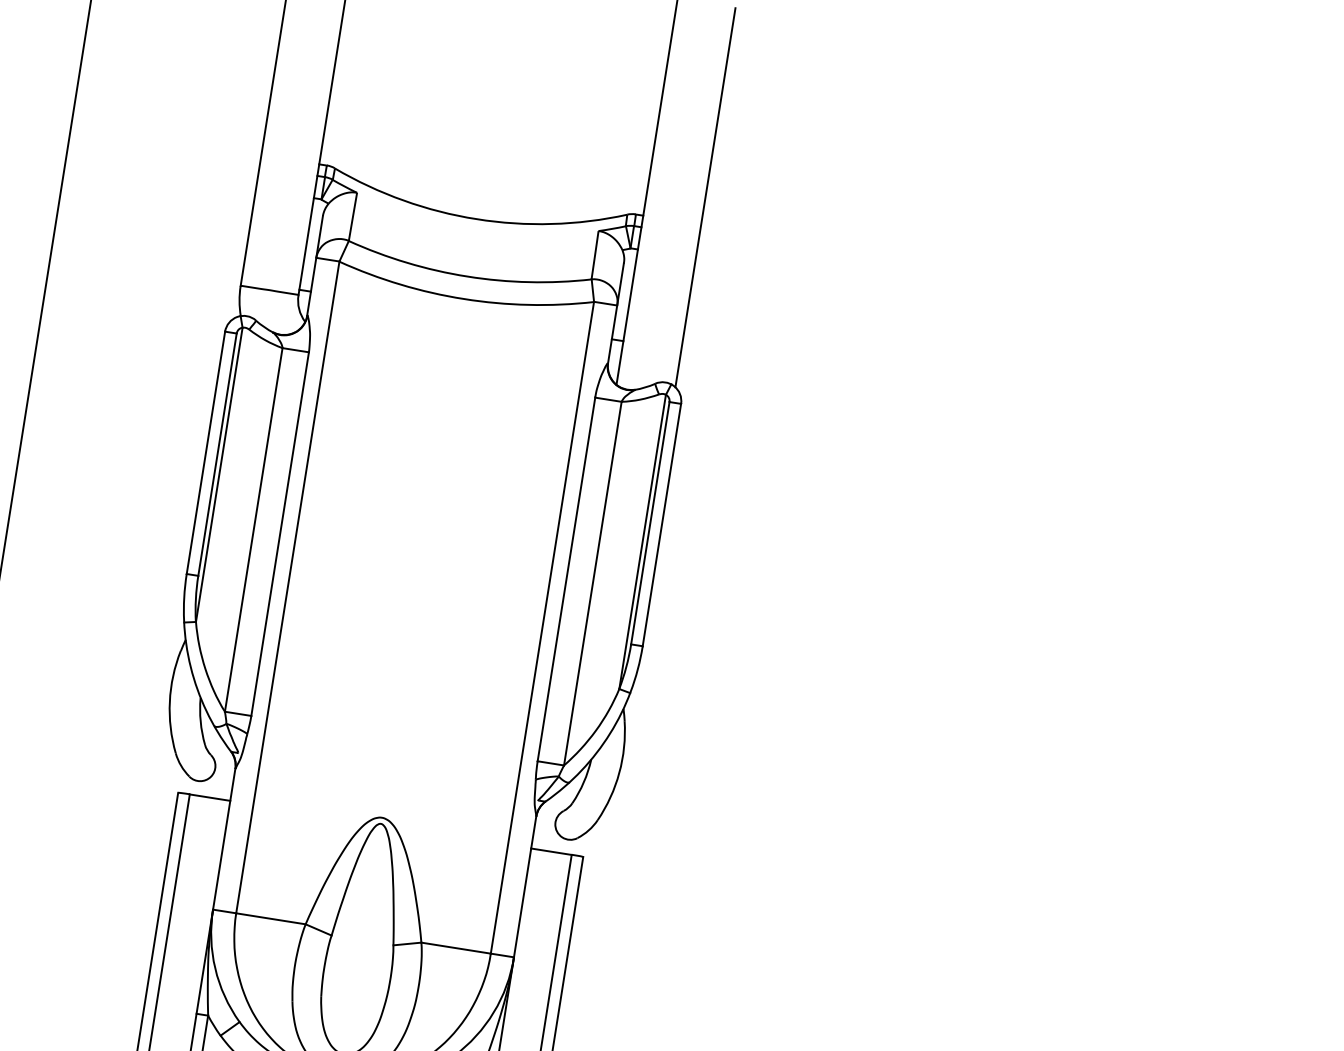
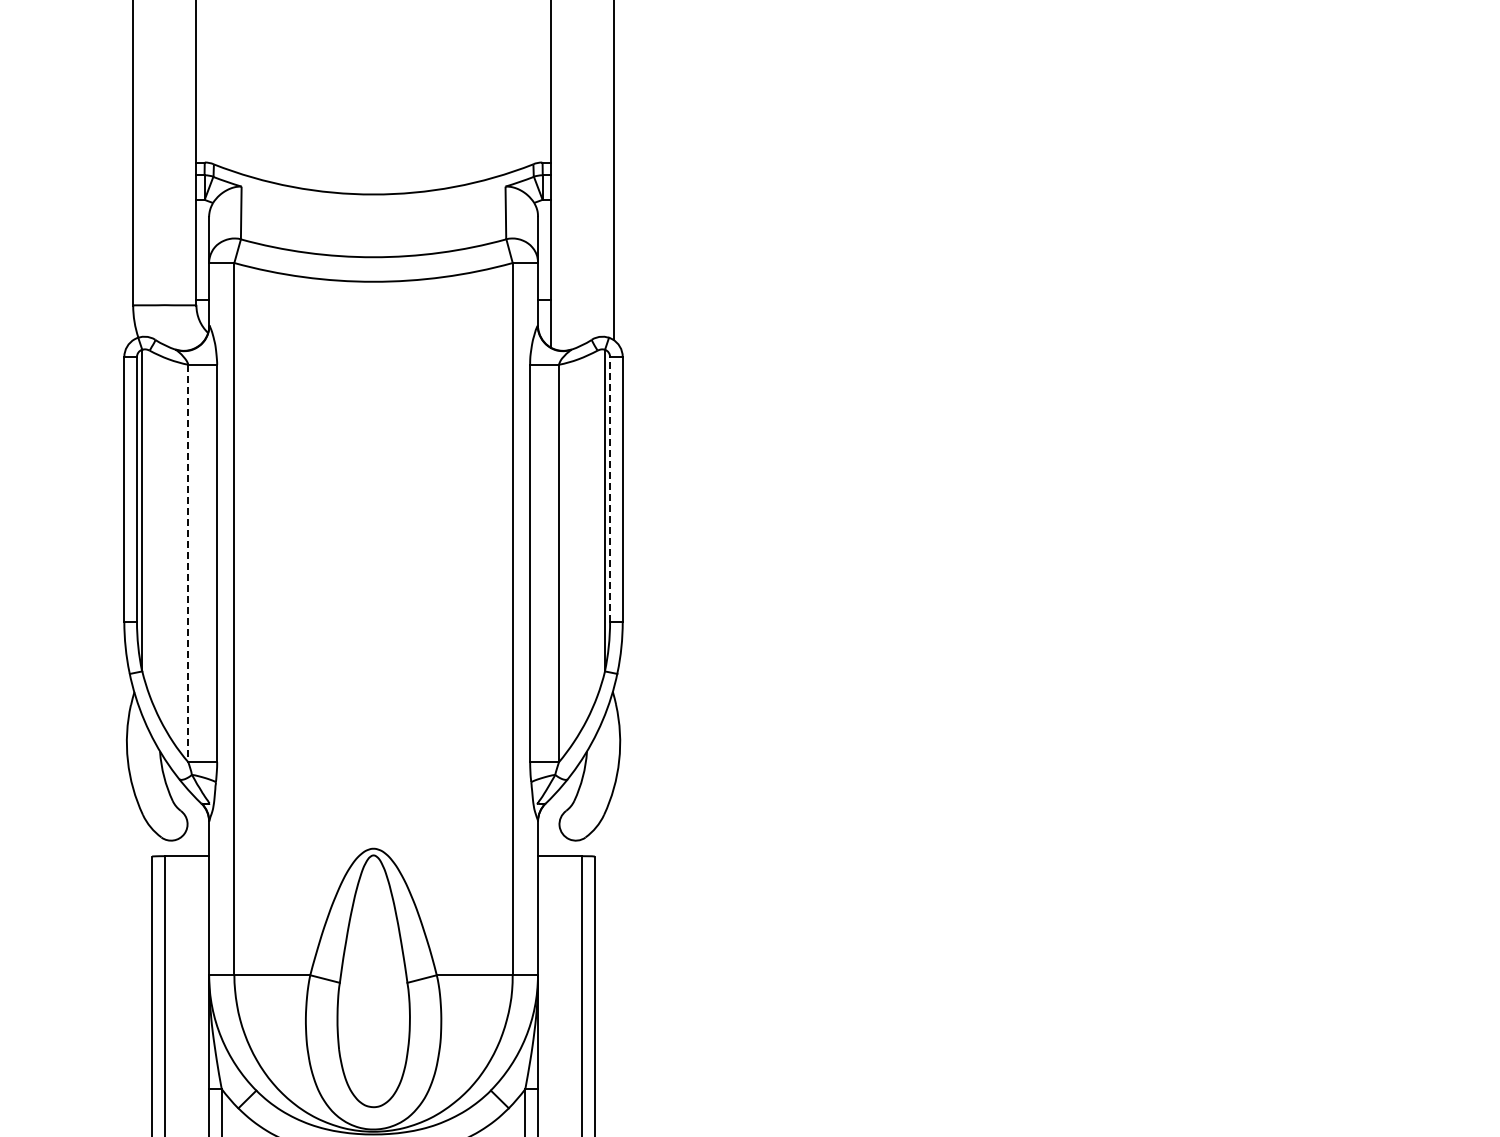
line: (650, 522) -> (610, 488), solid -> dashed
line: (253, 529) -> (188, 563), solid -> dashed

